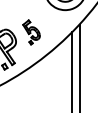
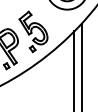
part: (31, 32) -> (33, 31), size x1.67

